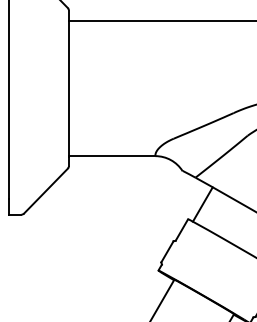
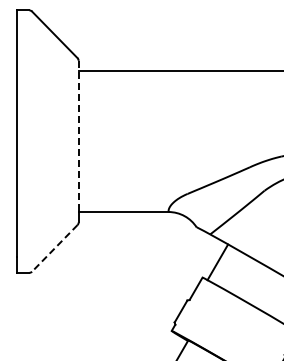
line: (68, 83) -> (78, 136), solid -> dashed
line: (45, 191) -> (54, 248), solid -> dashed

